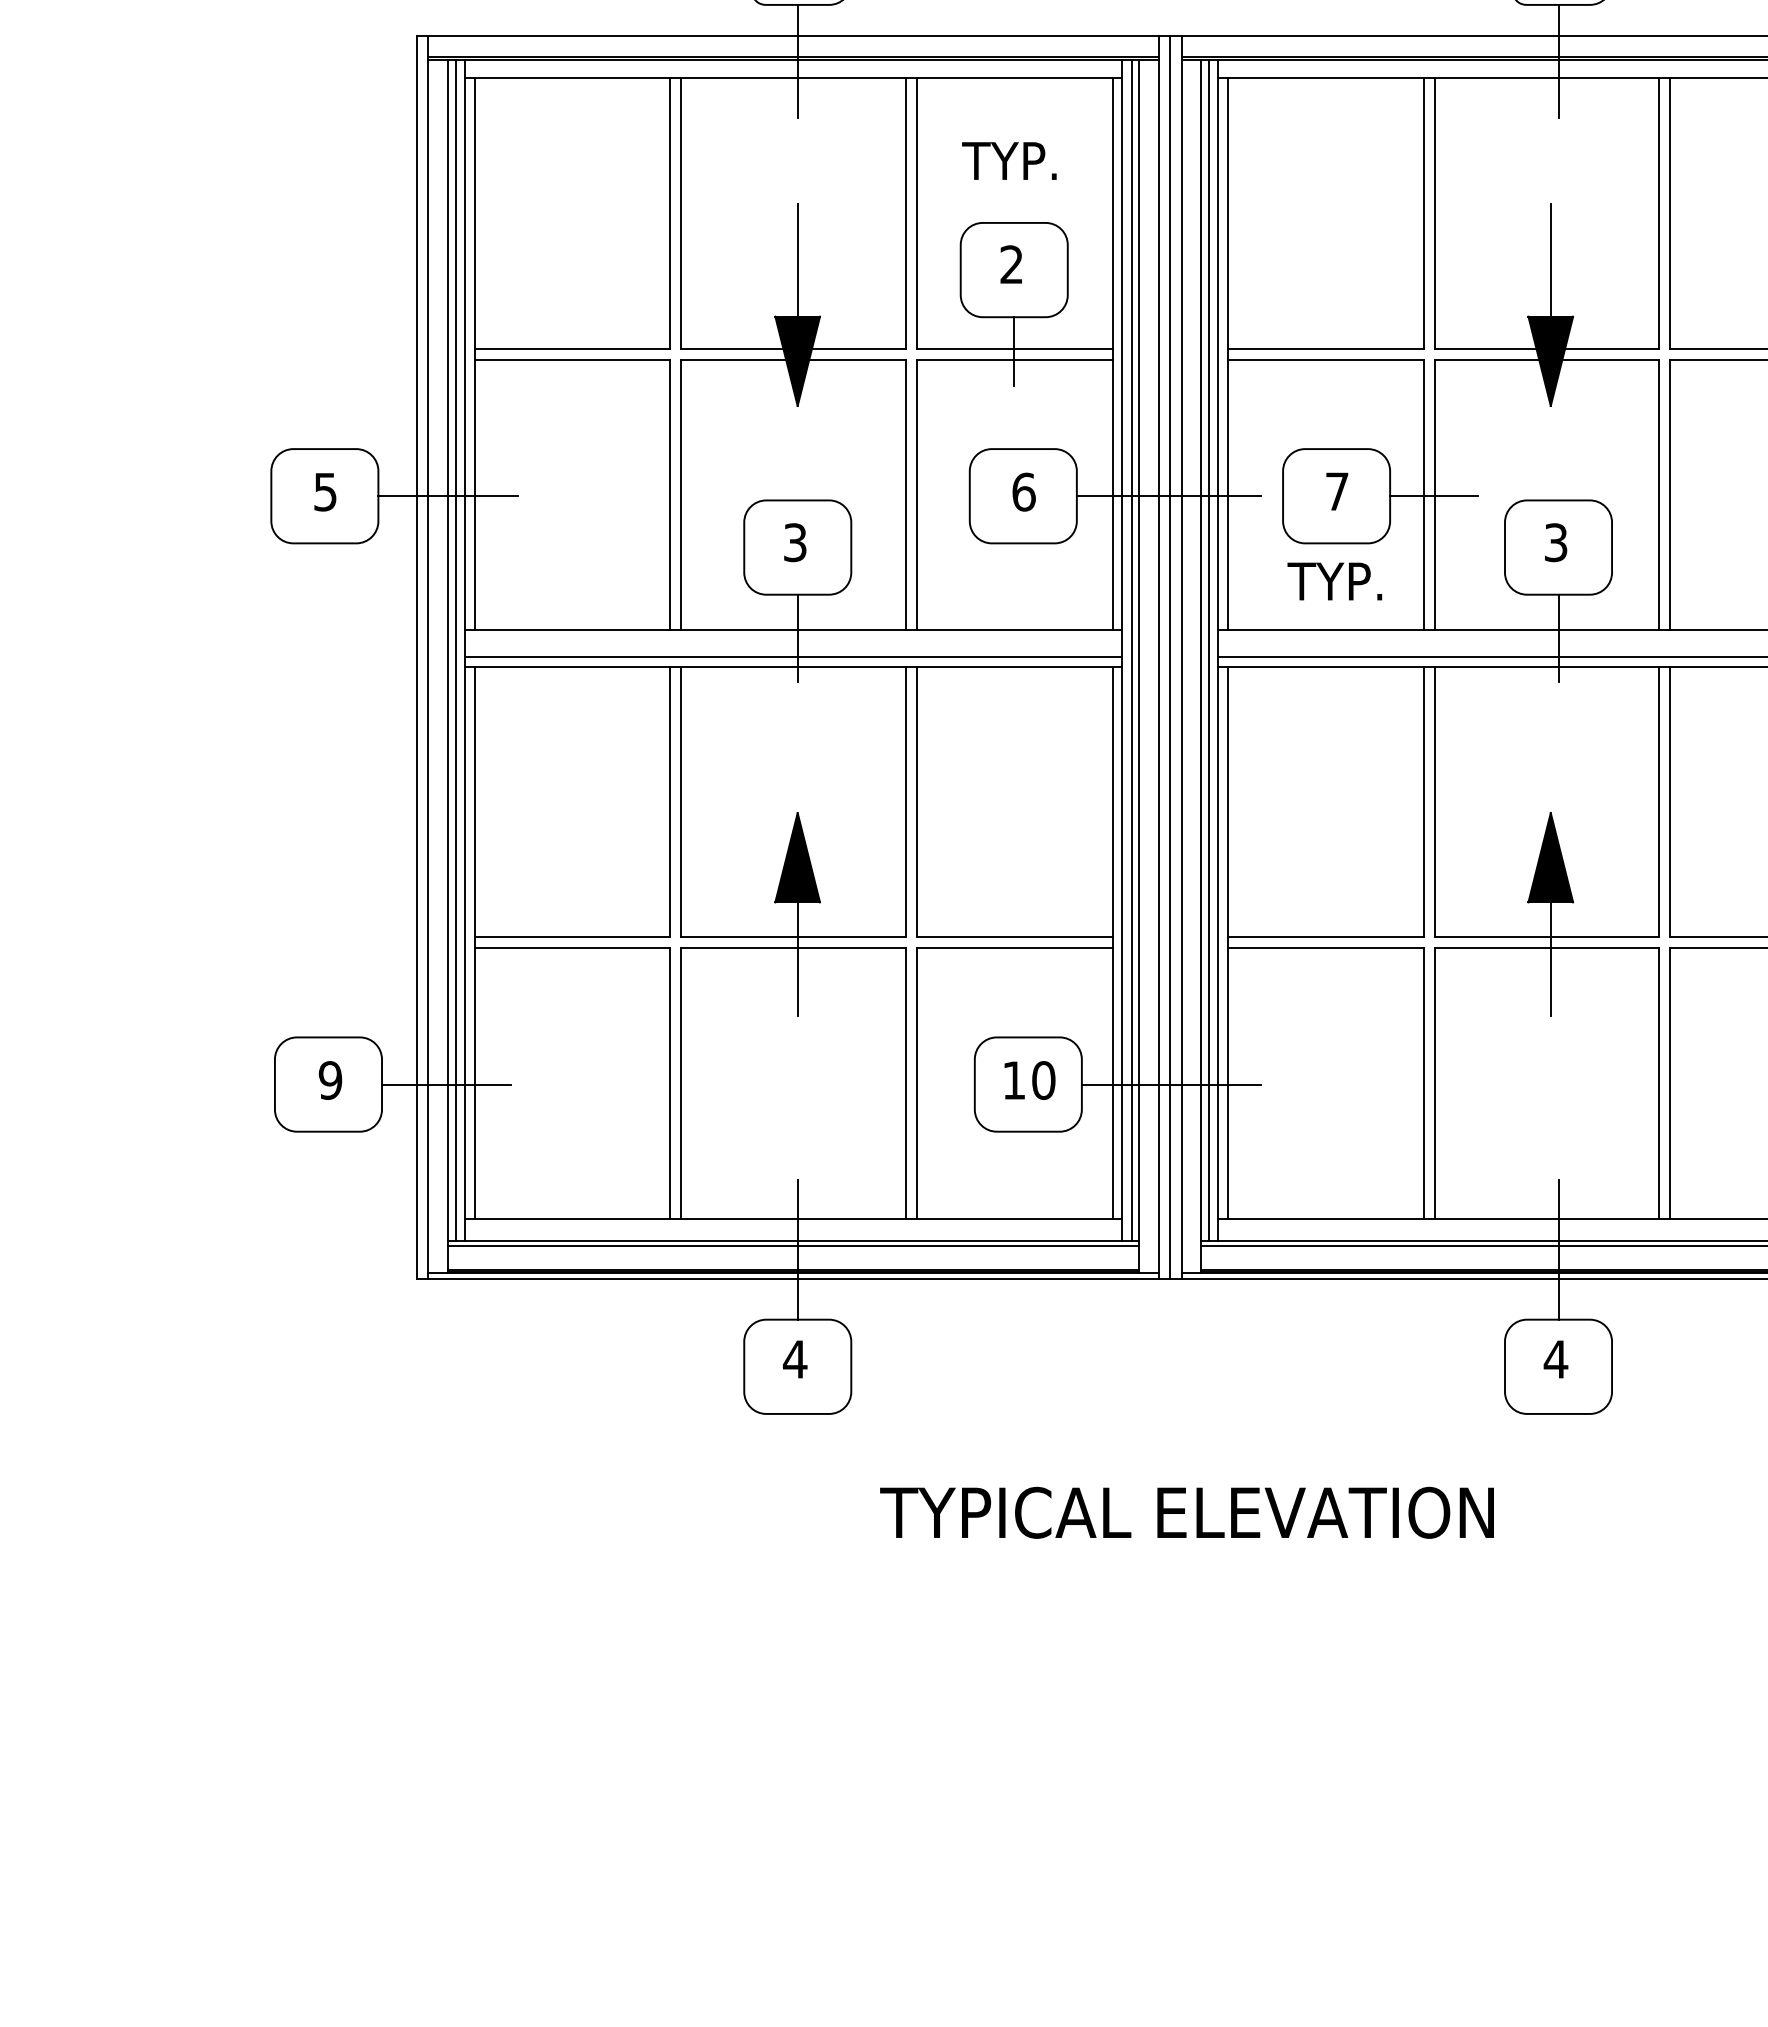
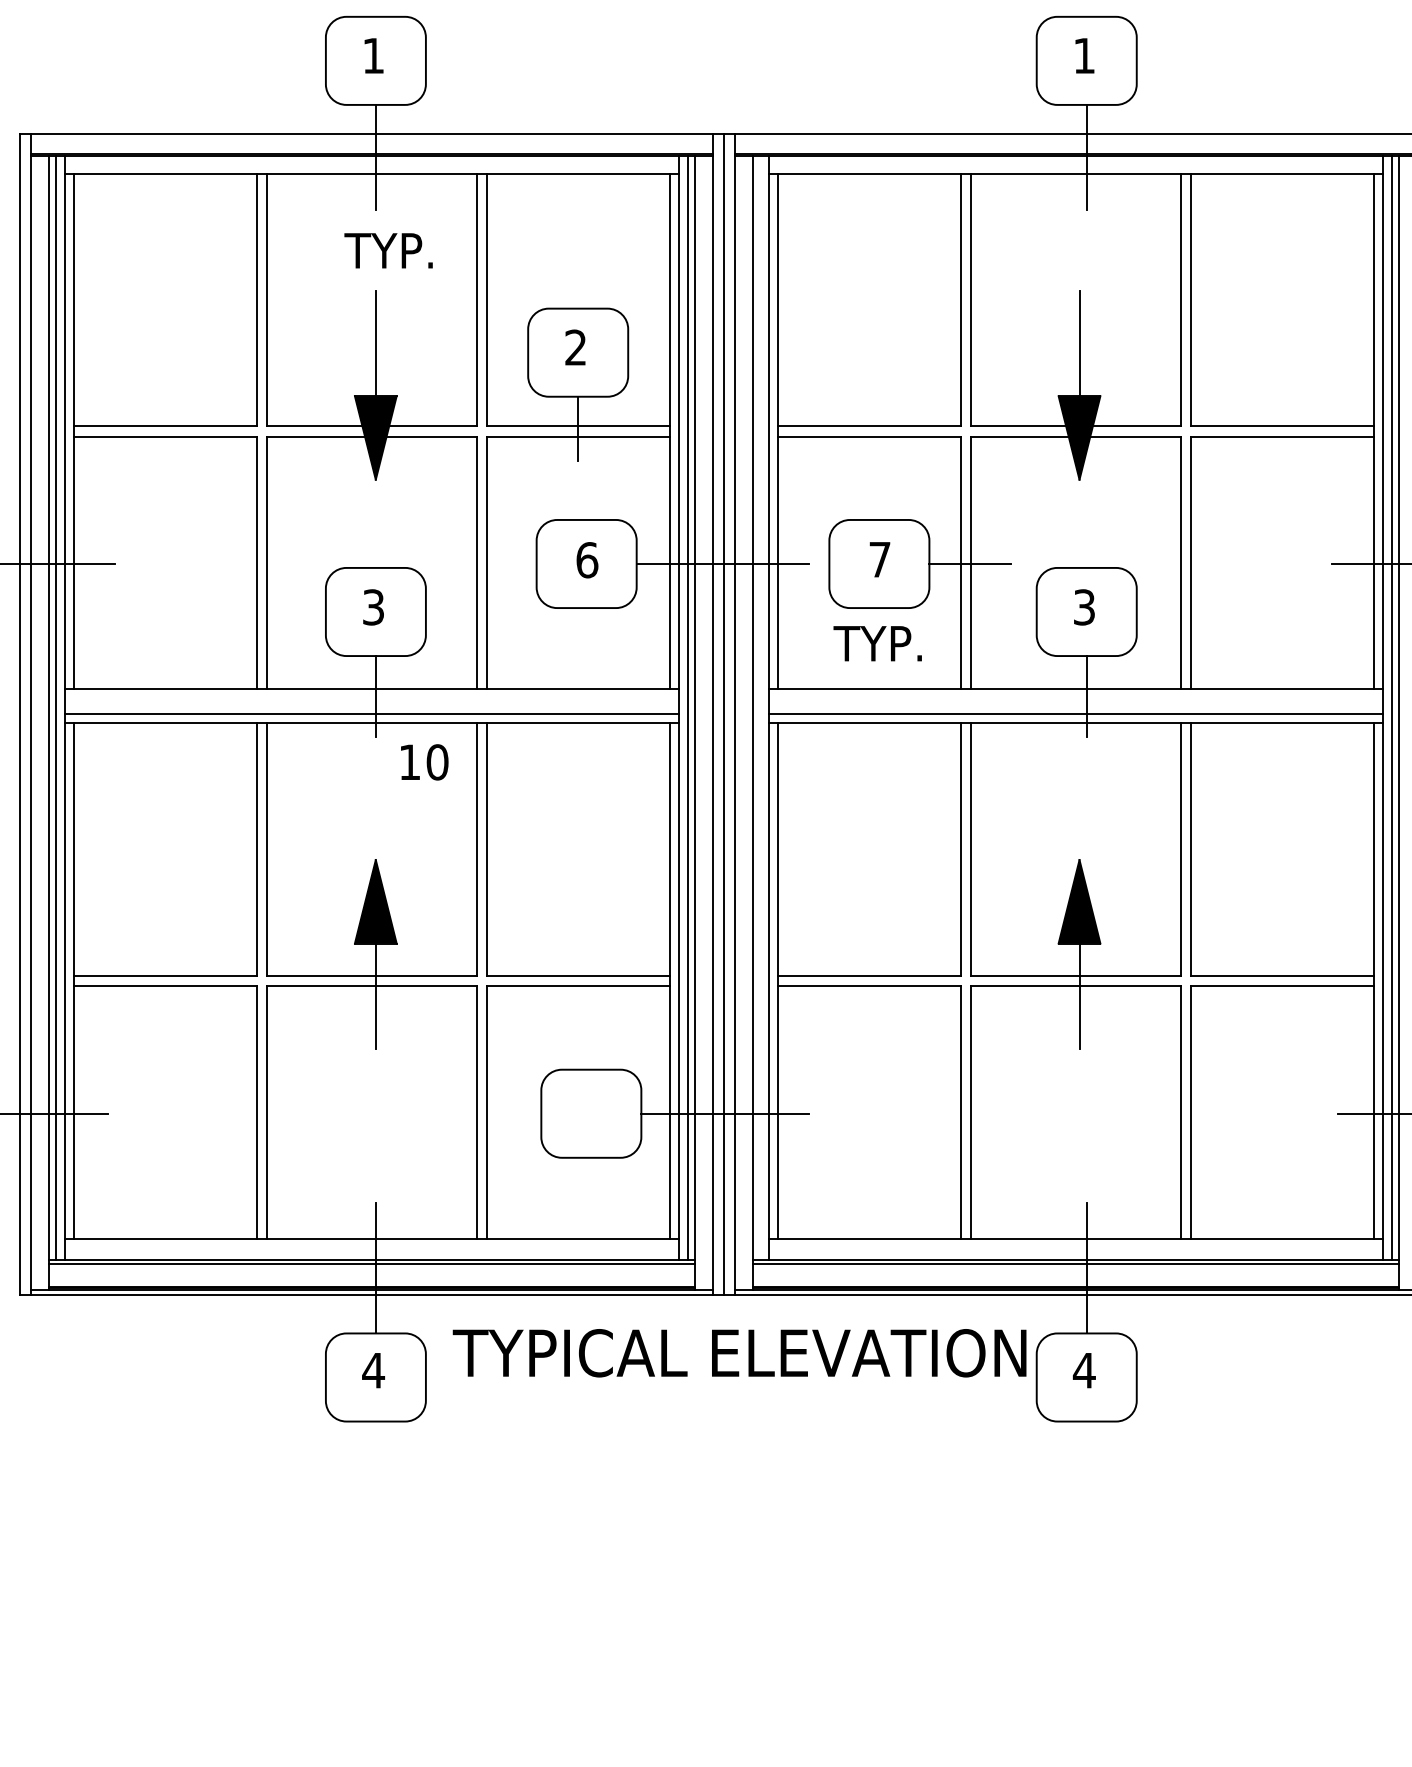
text: (1009, 160) -> (388, 250), moved
line: (1208, 649) -> (759, 707), removed
text: (1029, 1080) -> (424, 762), moved
text: (1186, 1512) -> (739, 1352), moved

